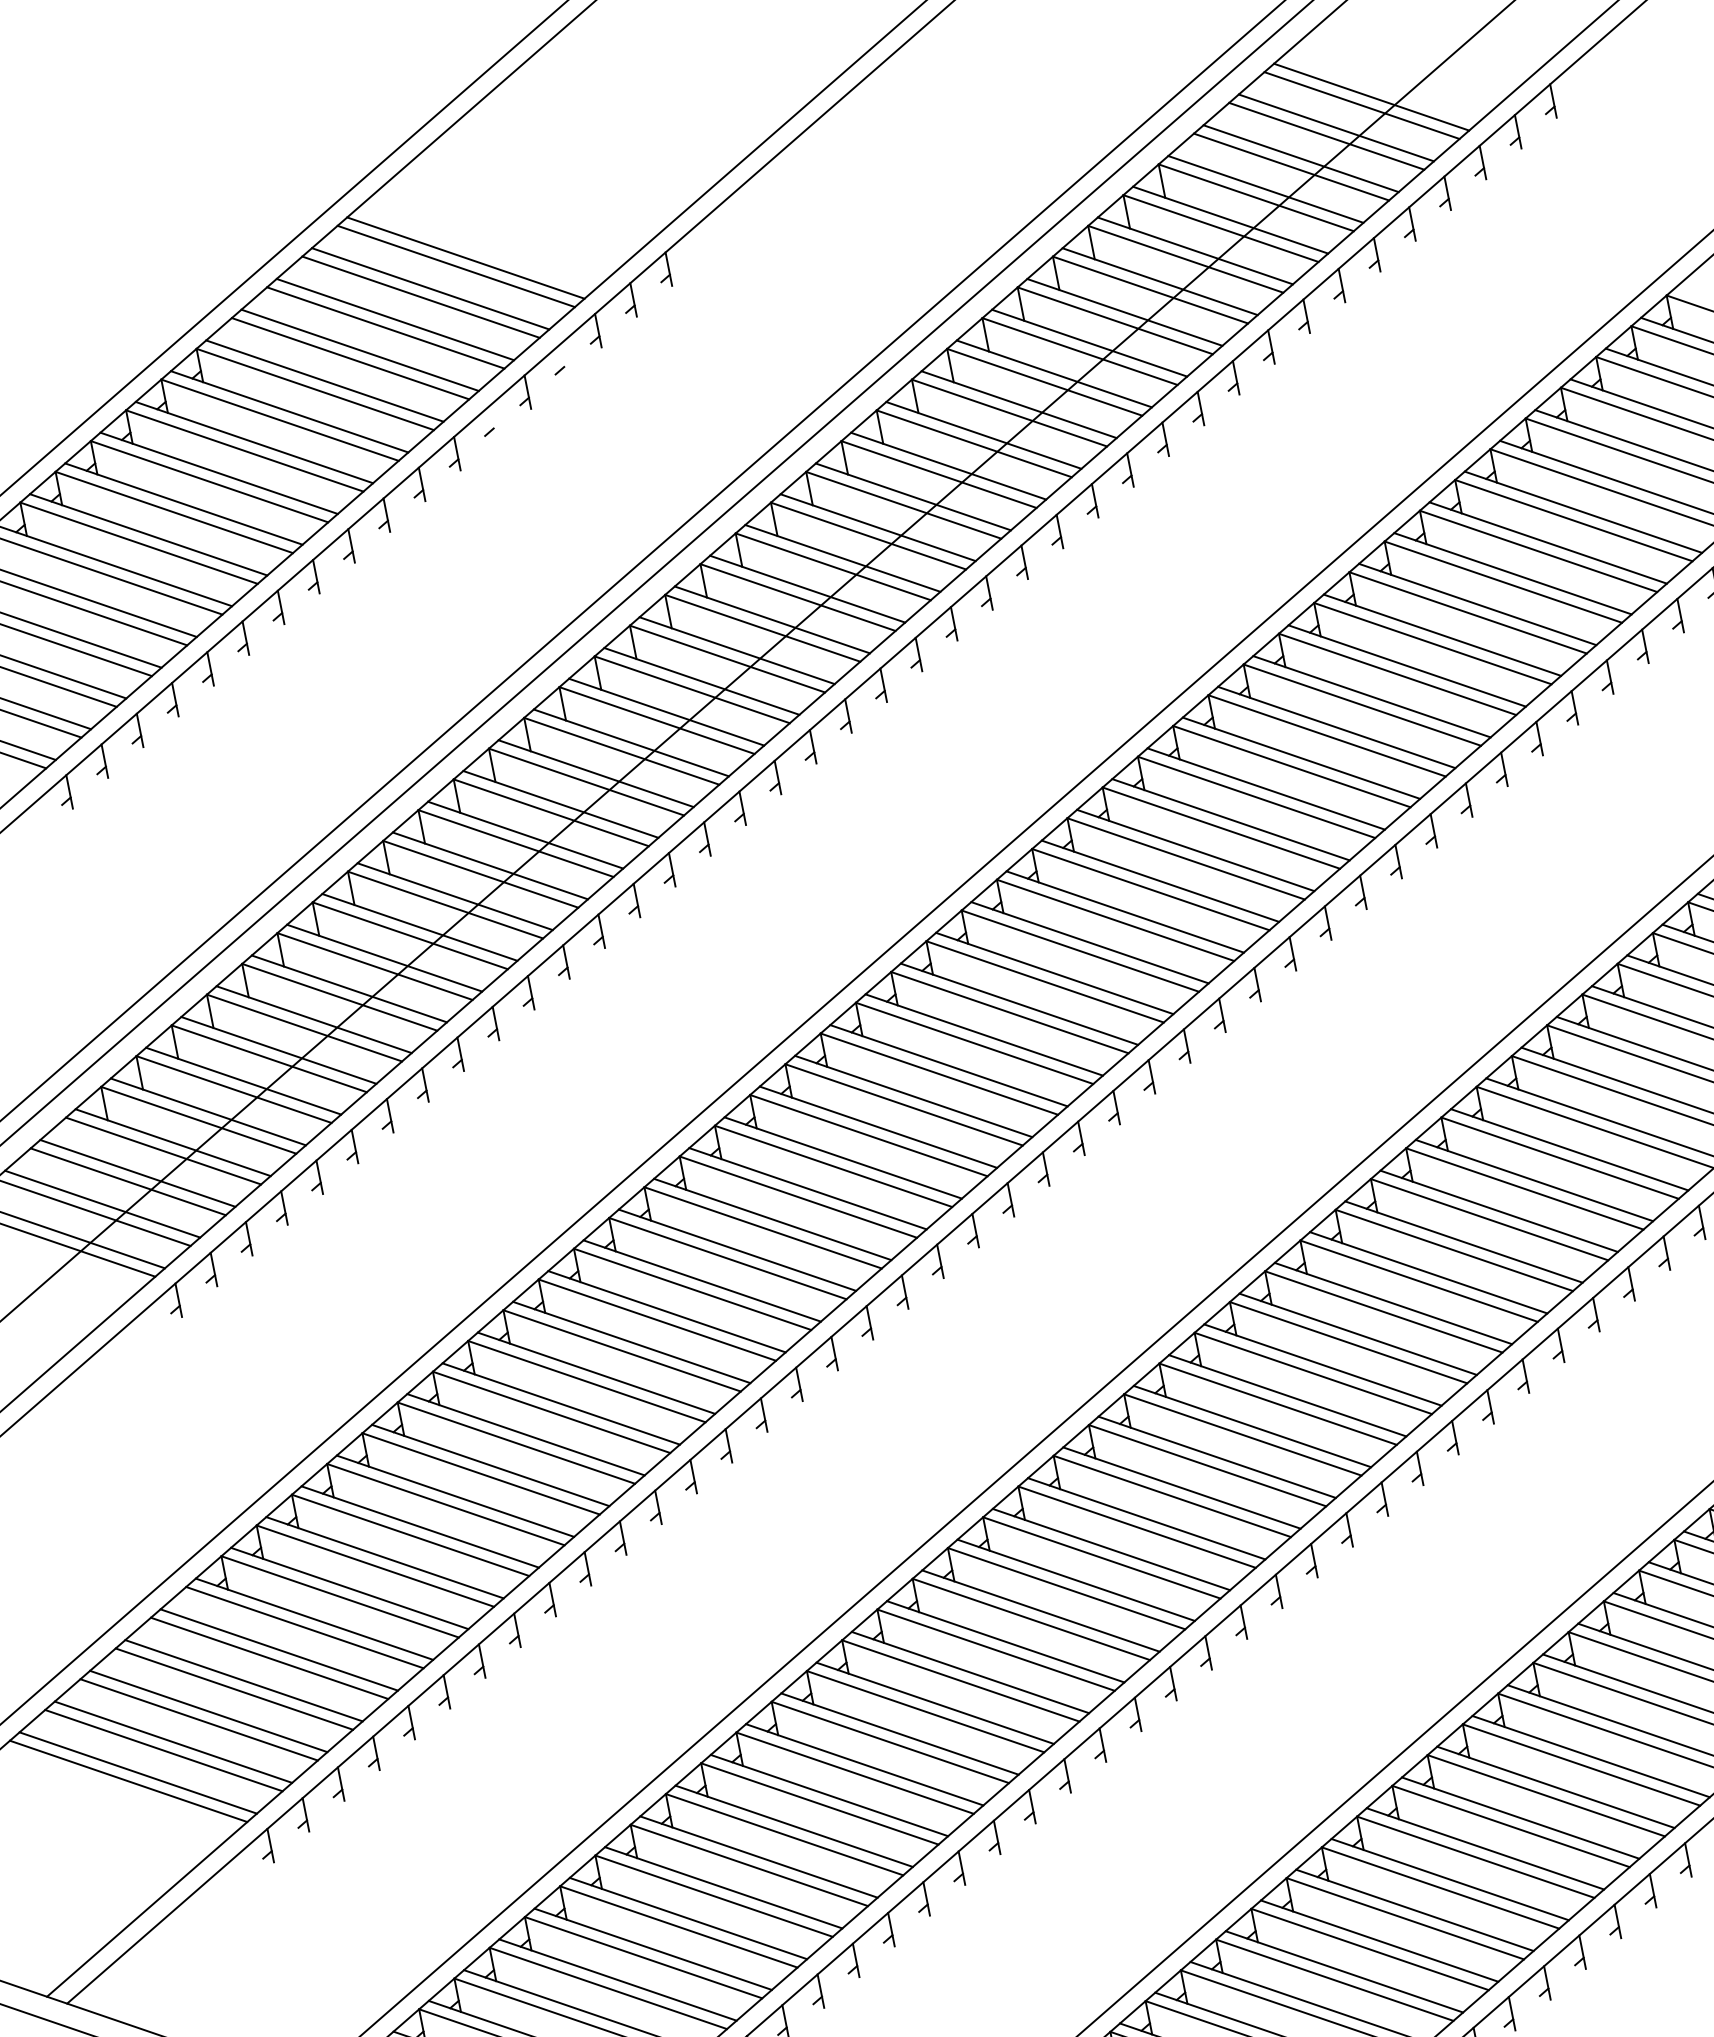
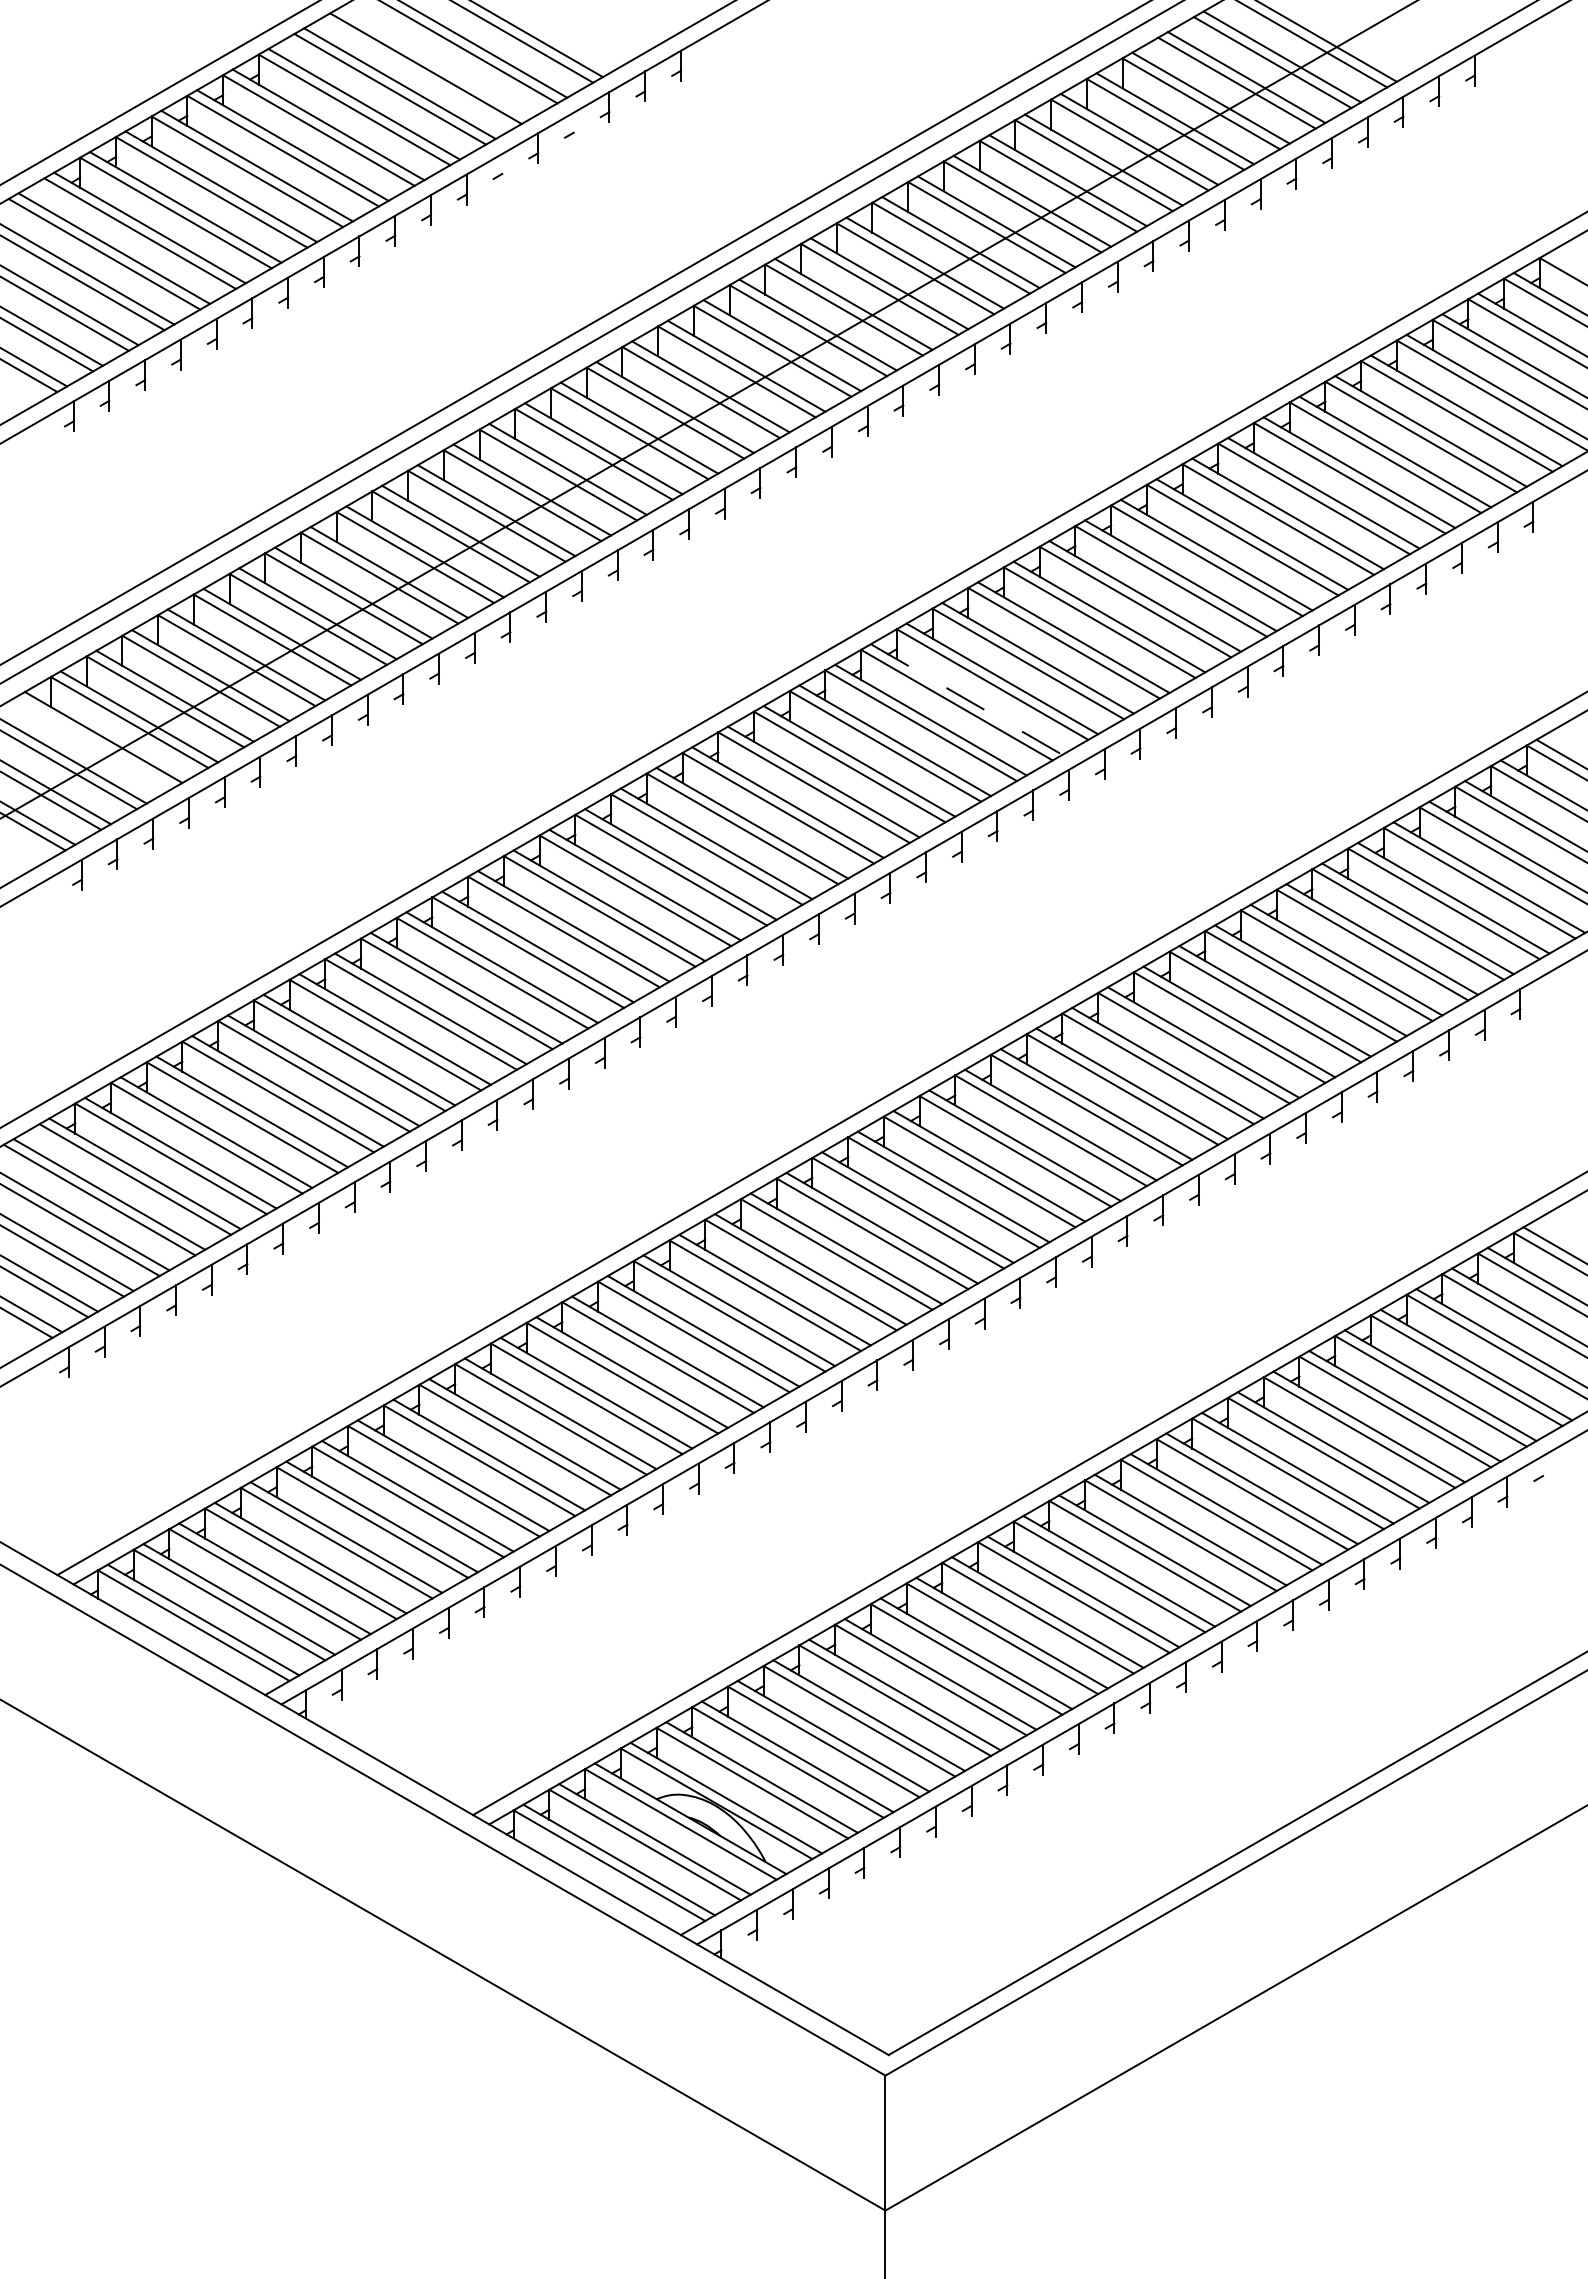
line: (395, 319) -> (435, 62), removed
line: (1125, 911) -> (966, 699), solid -> dashed
line: (162, 1150) -> (93, 742), removed

